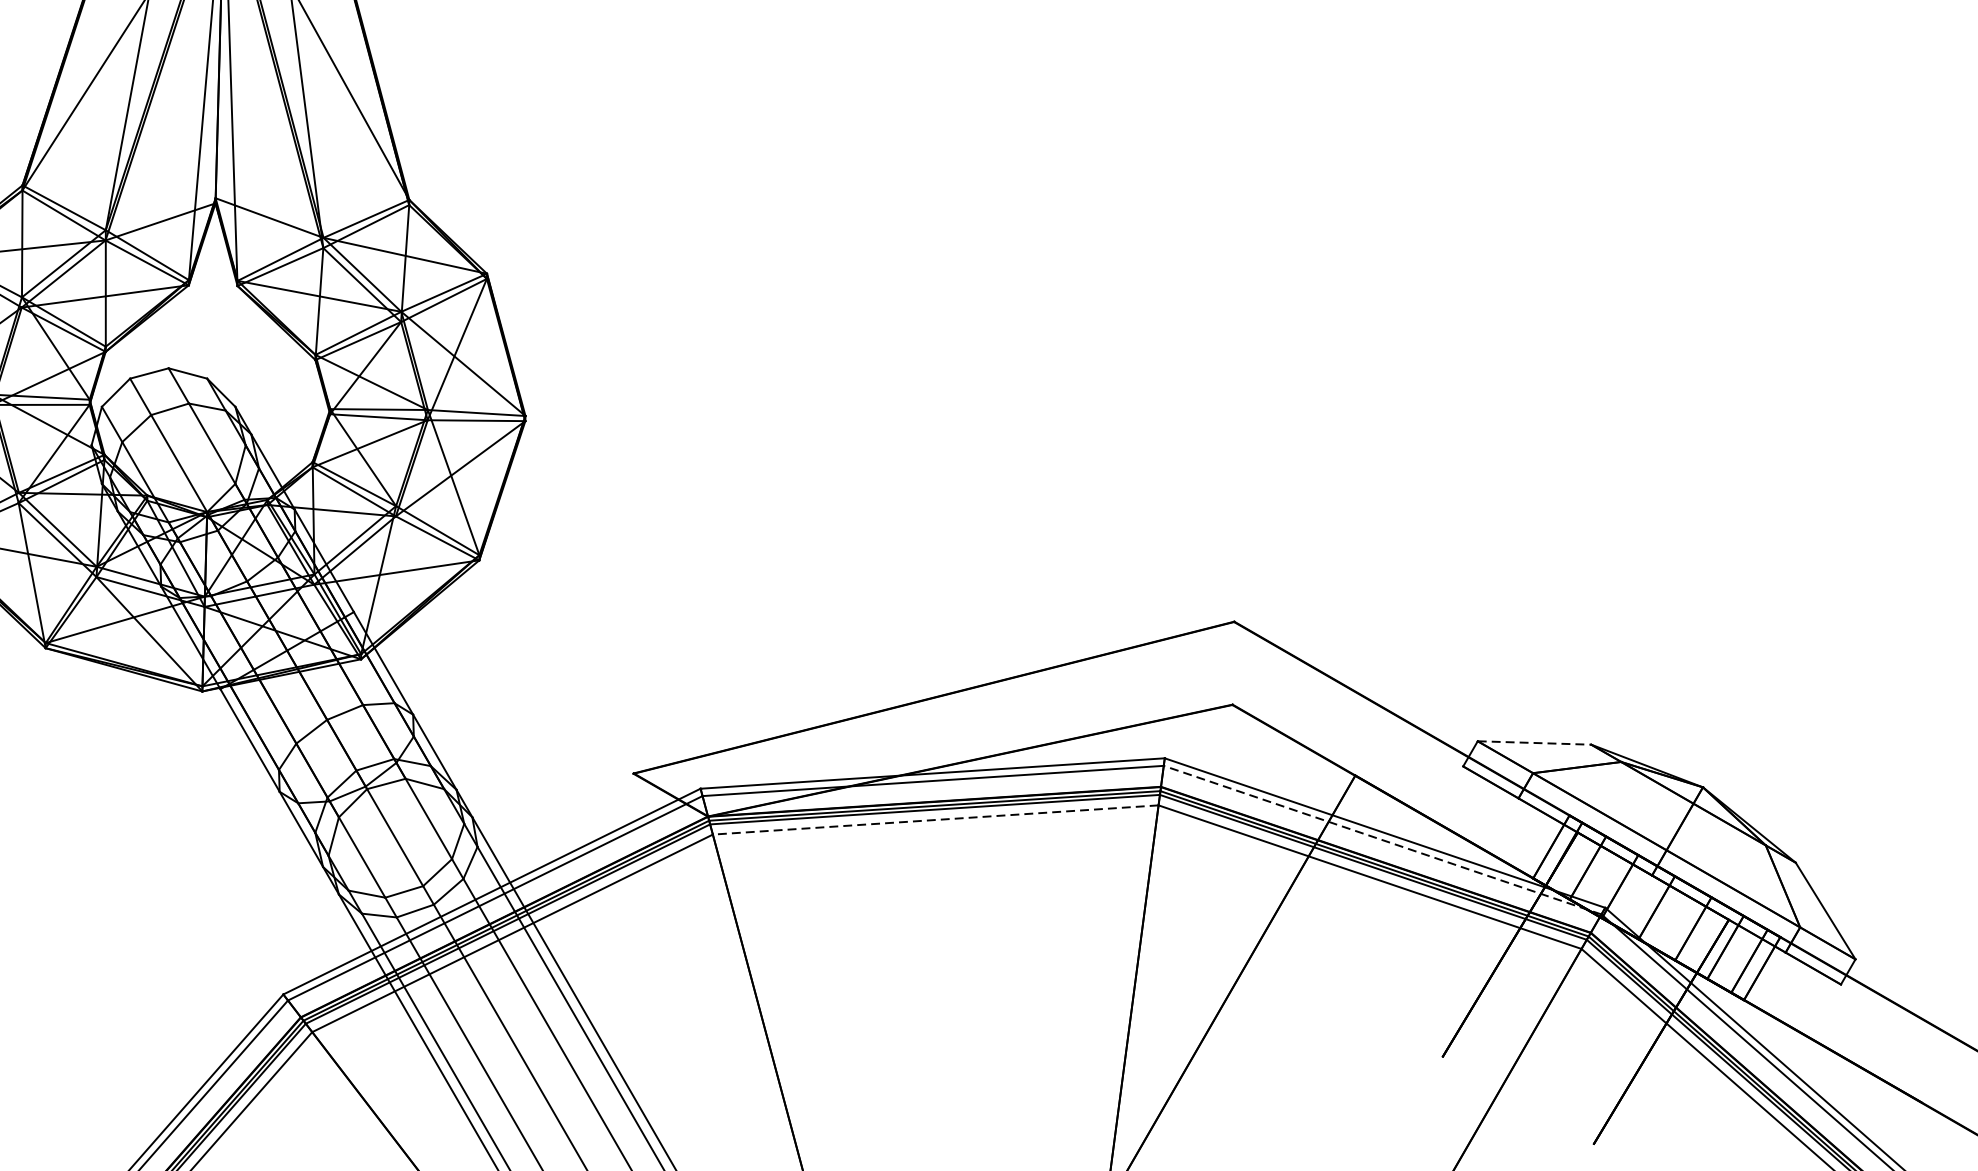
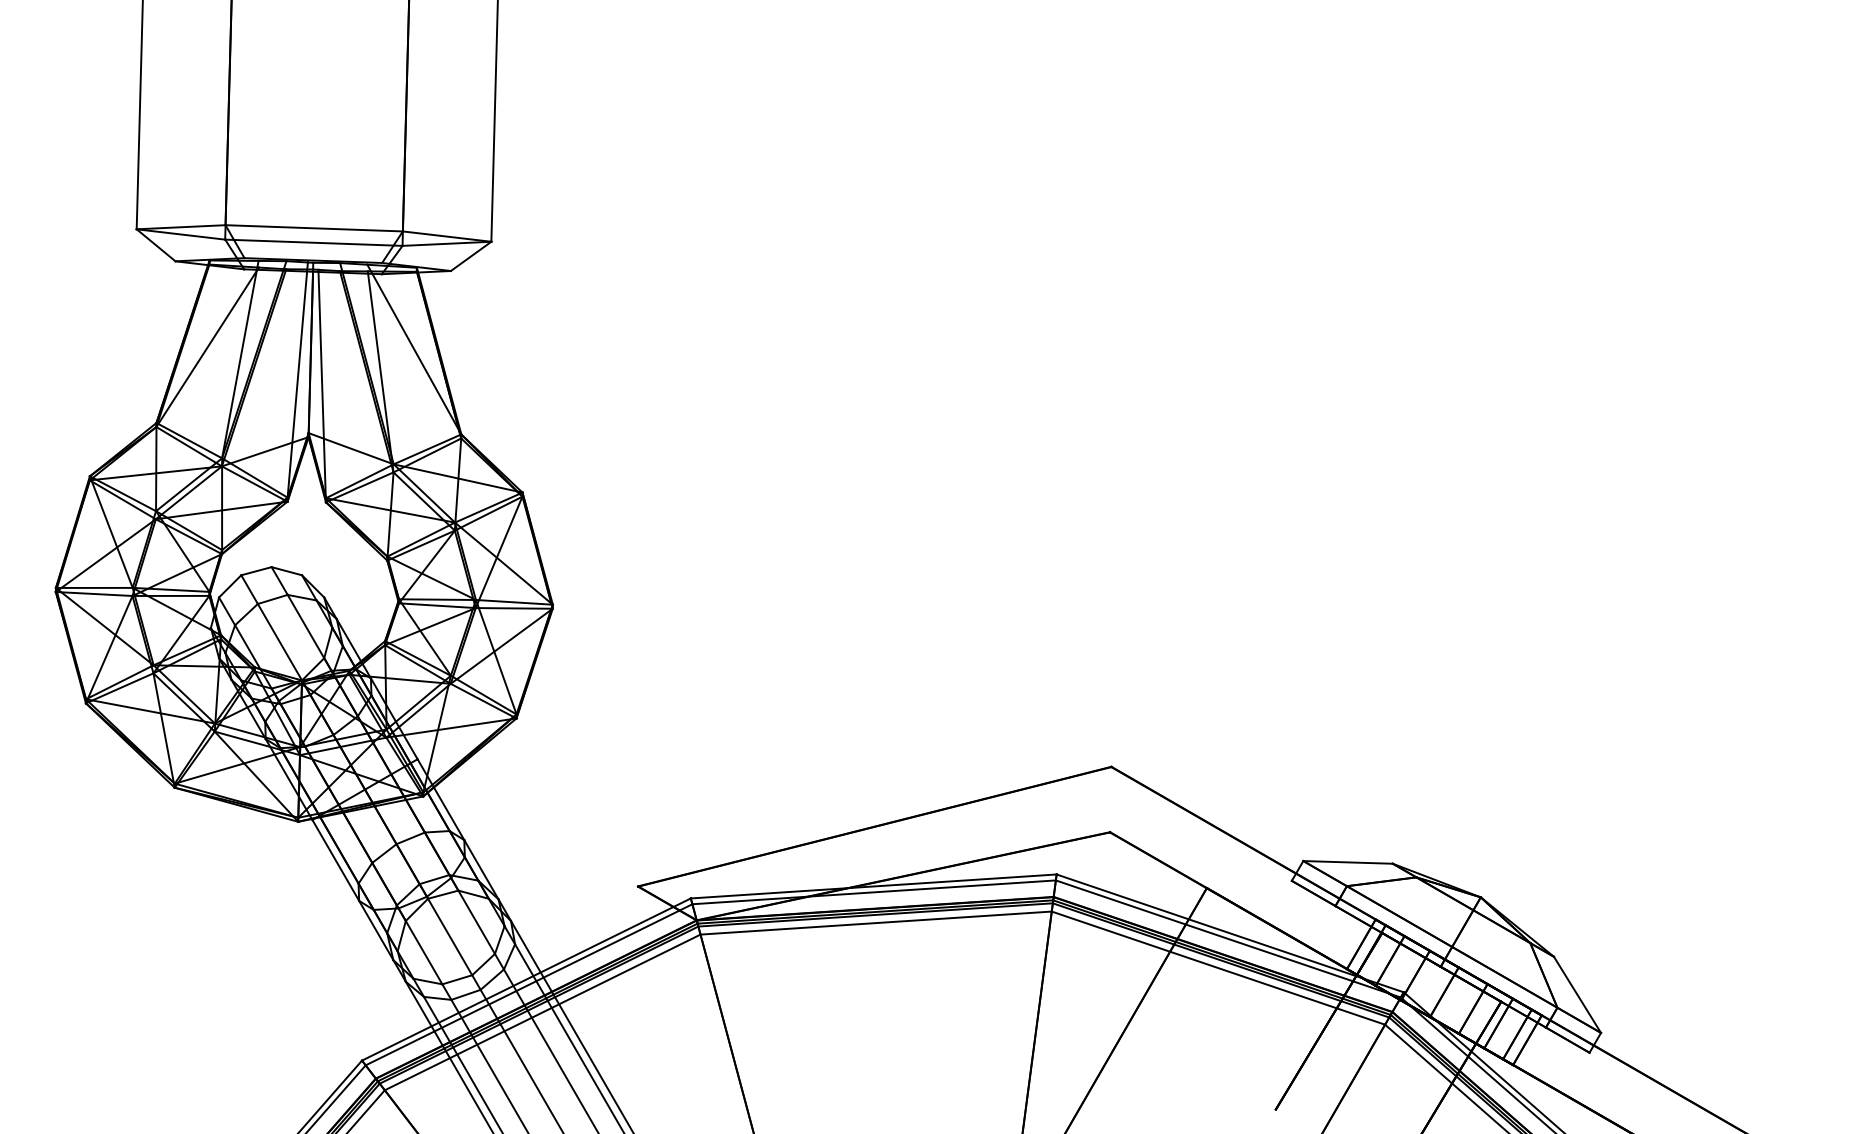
line: (1535, 743) -> (1348, 862), dashed -> solid
line: (934, 820) -> (875, 923), dashed -> solid
line: (1381, 839) -> (1227, 938), dashed -> solid

